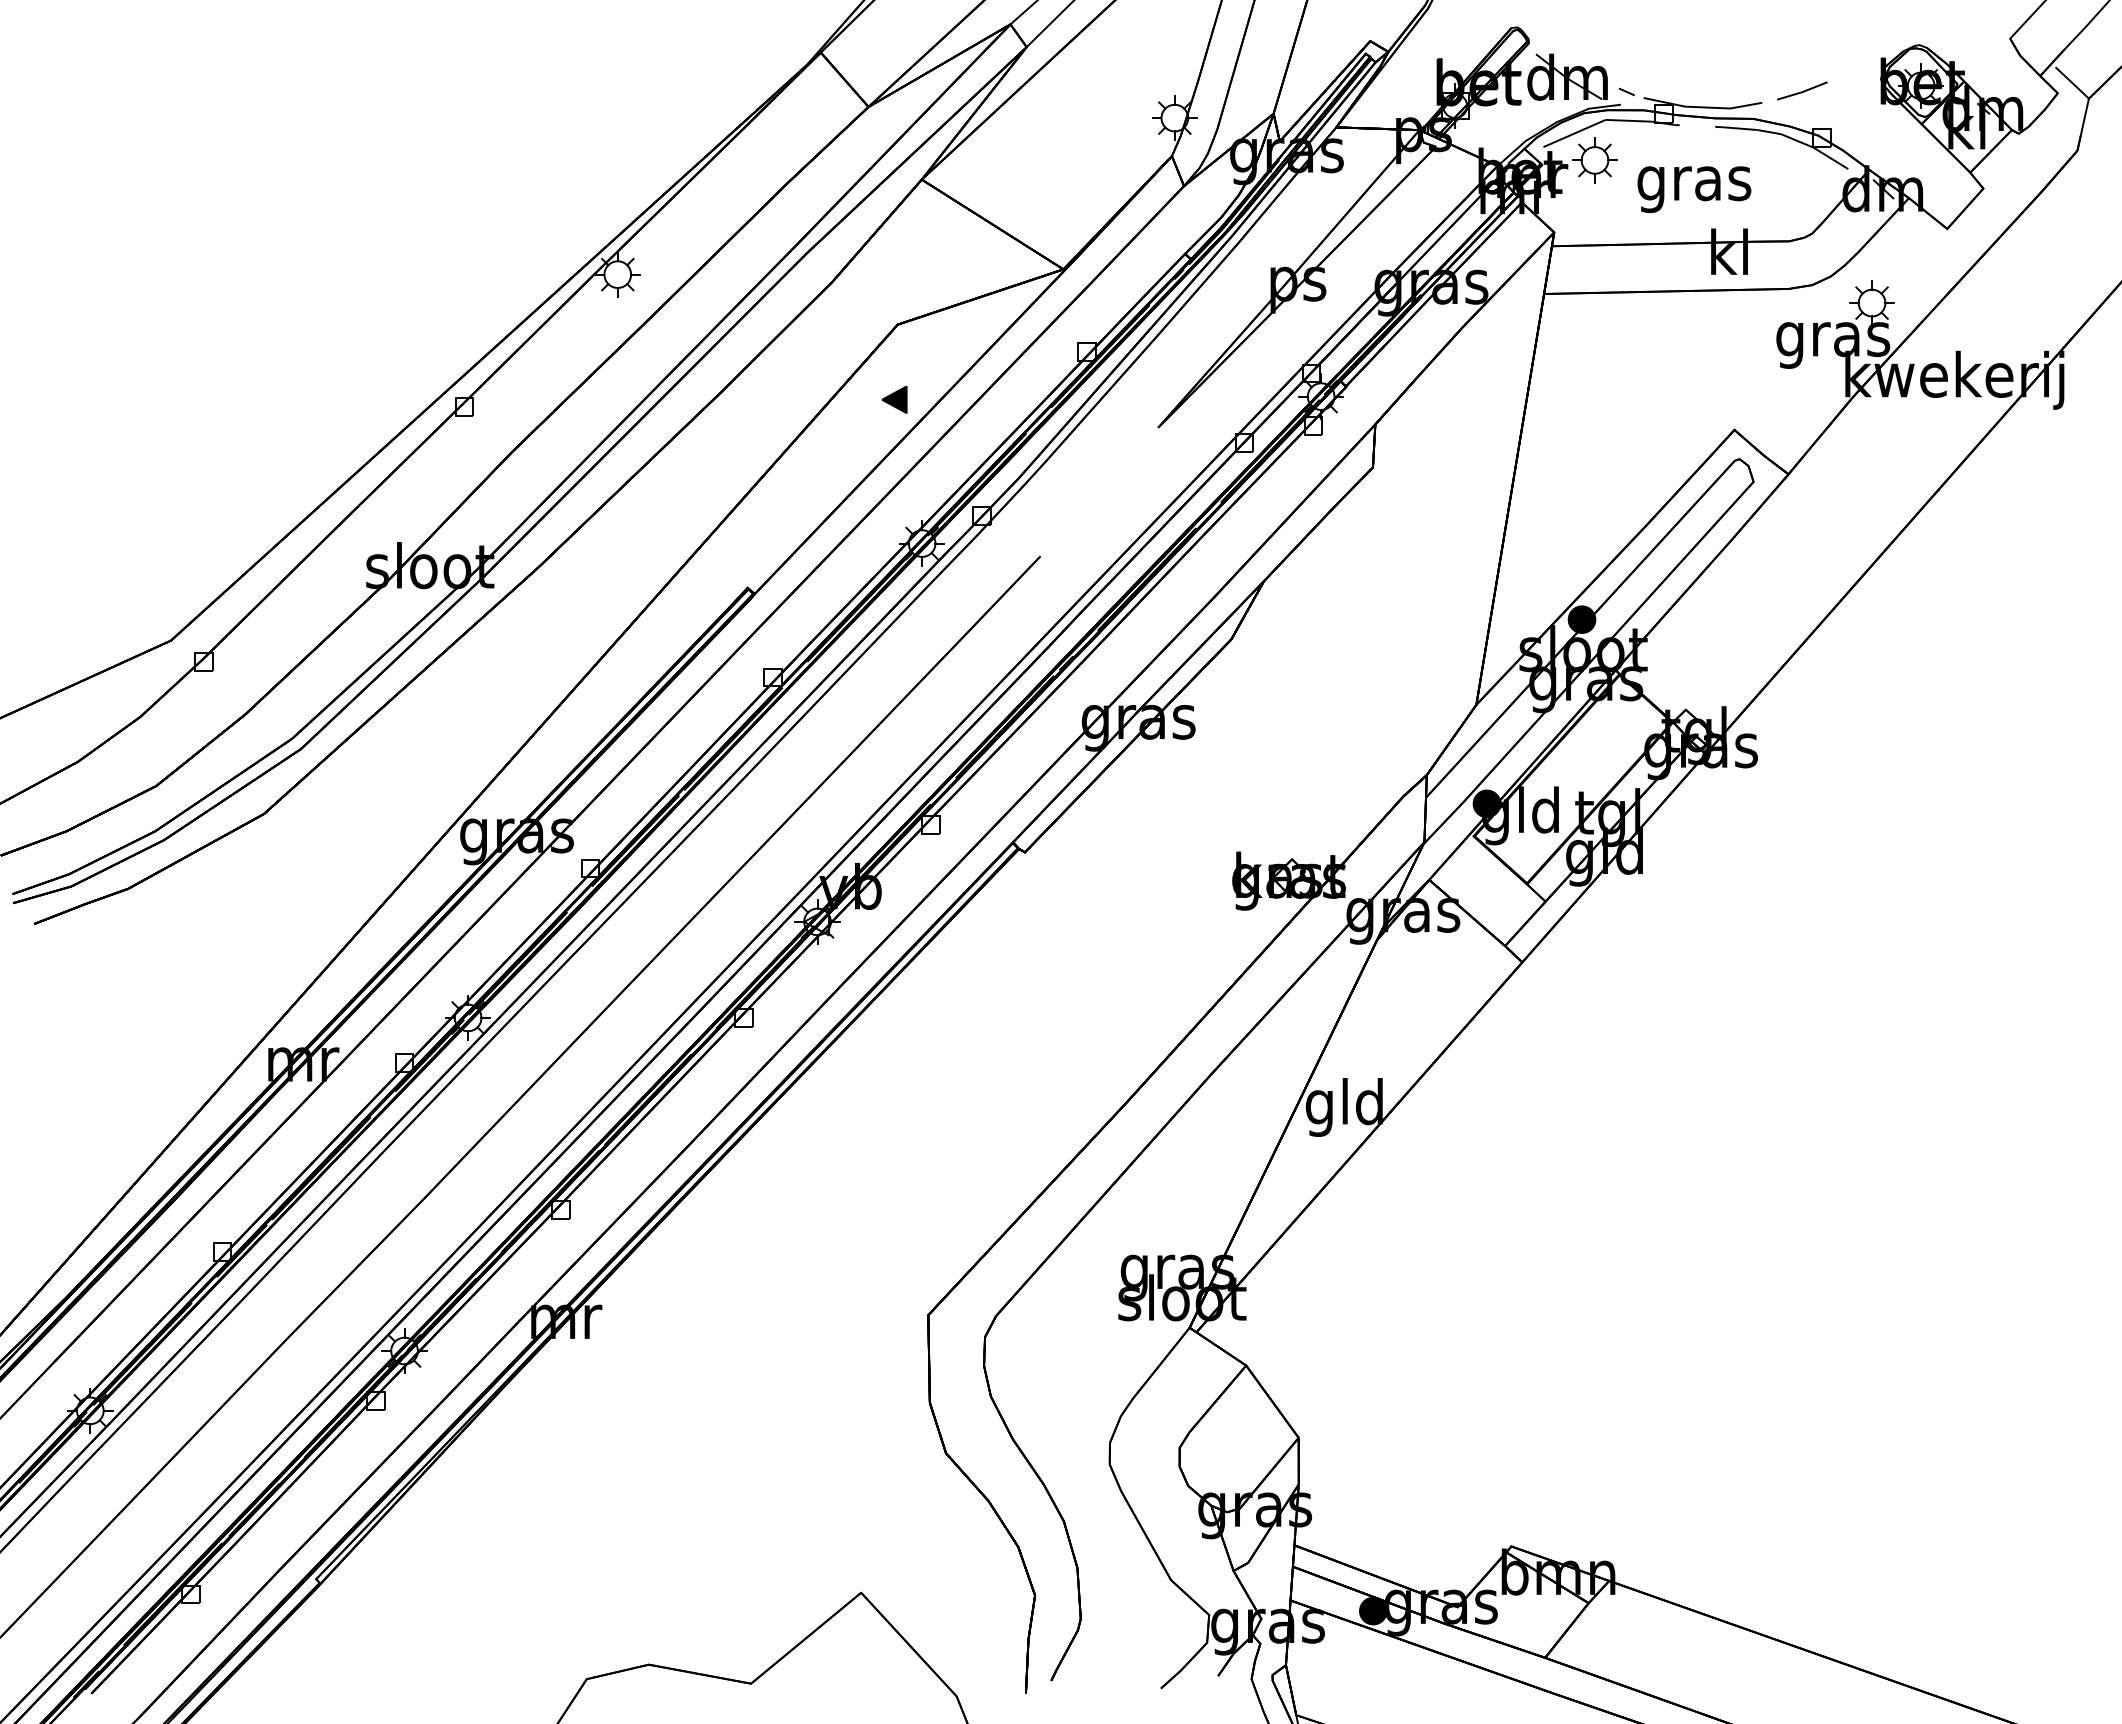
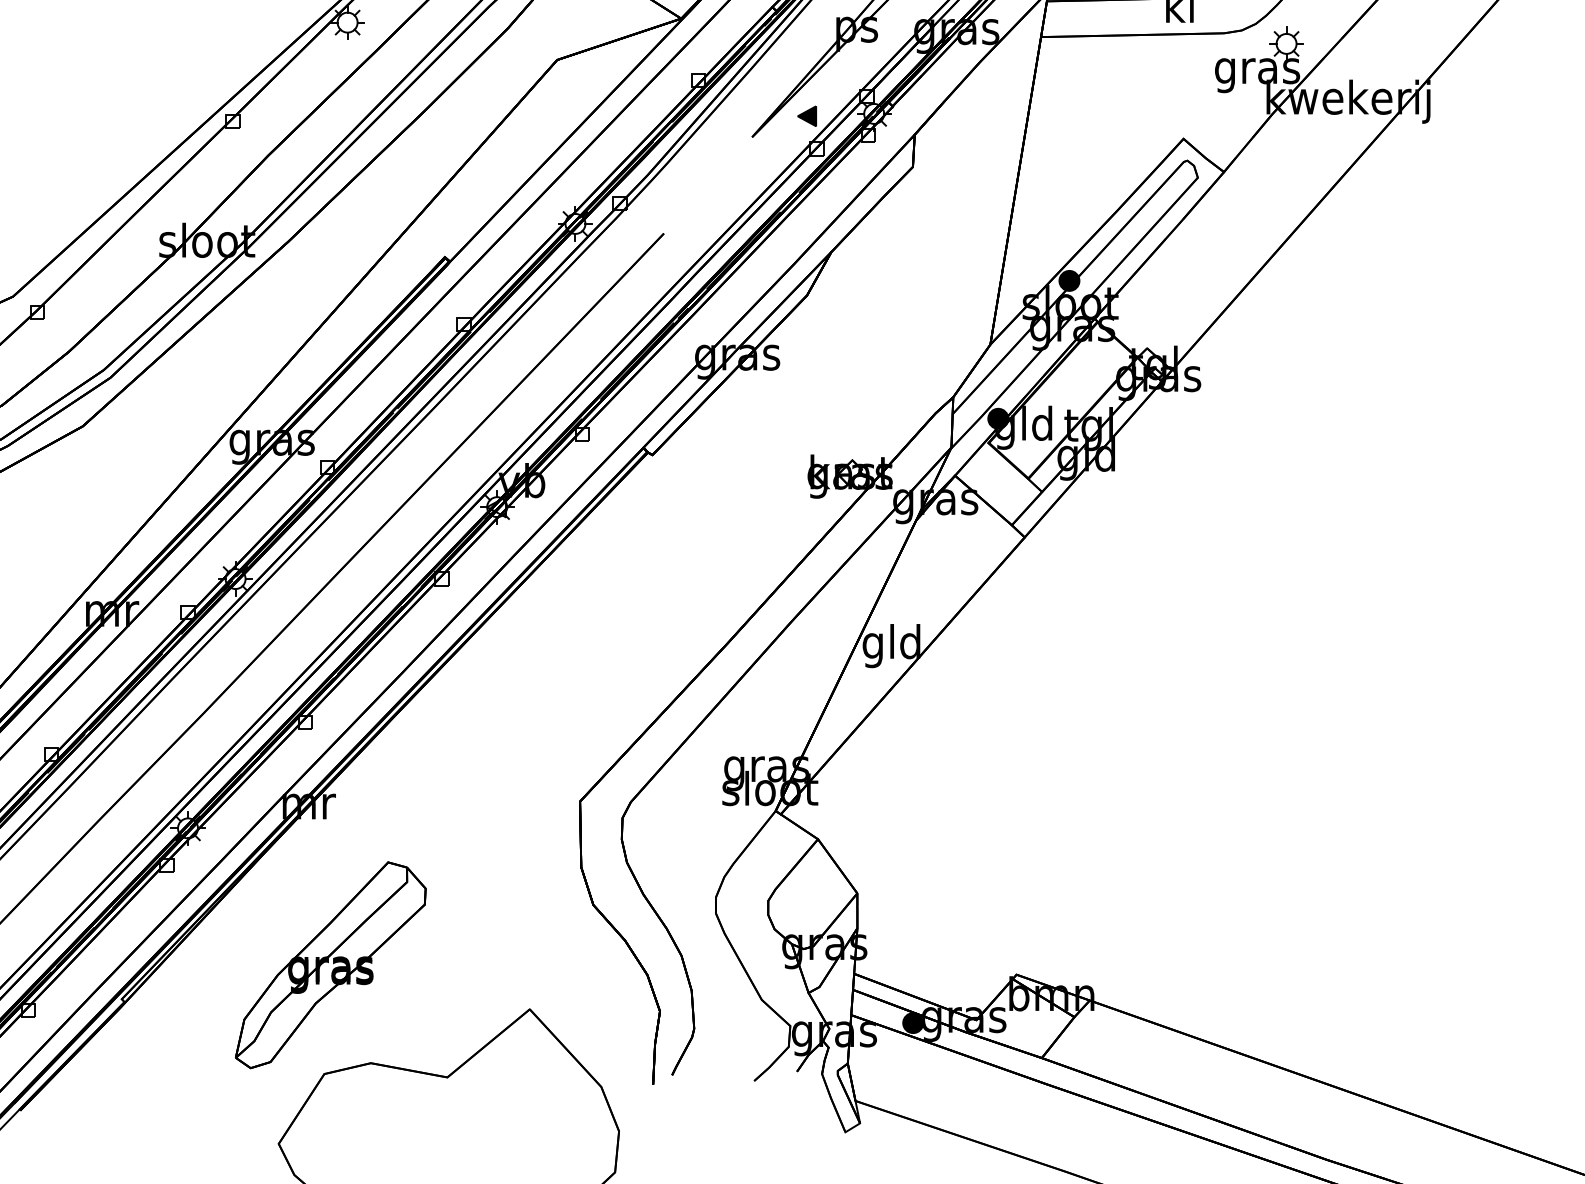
part: (894, 399) -> (807, 116), moved
part: (594, 1533) -> (330, 964), added

